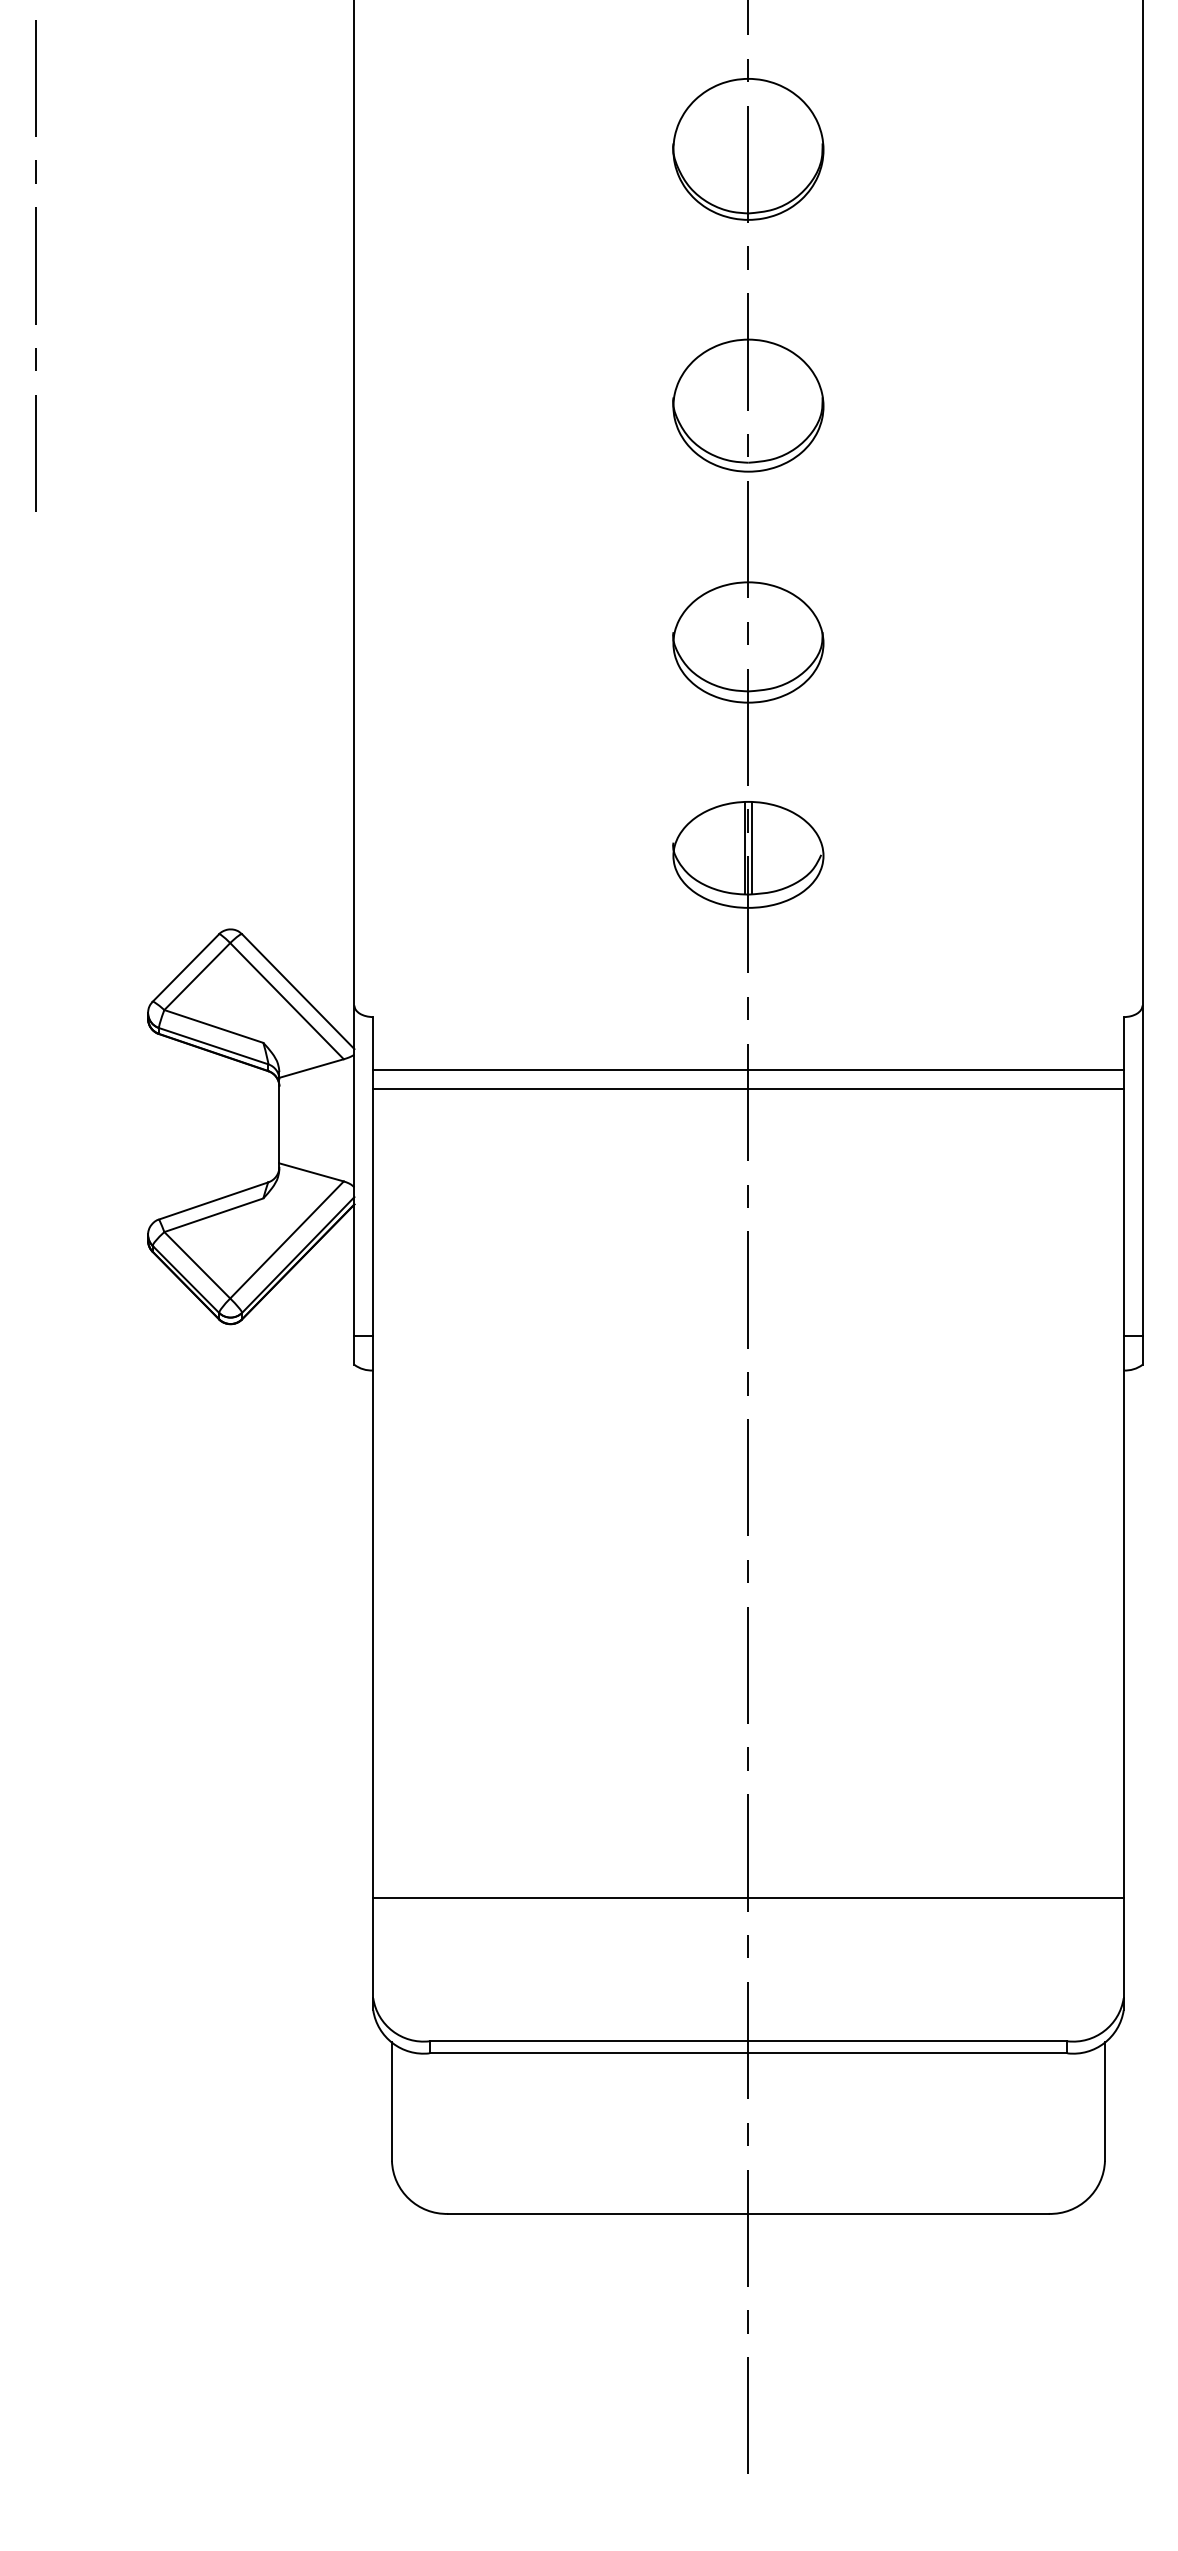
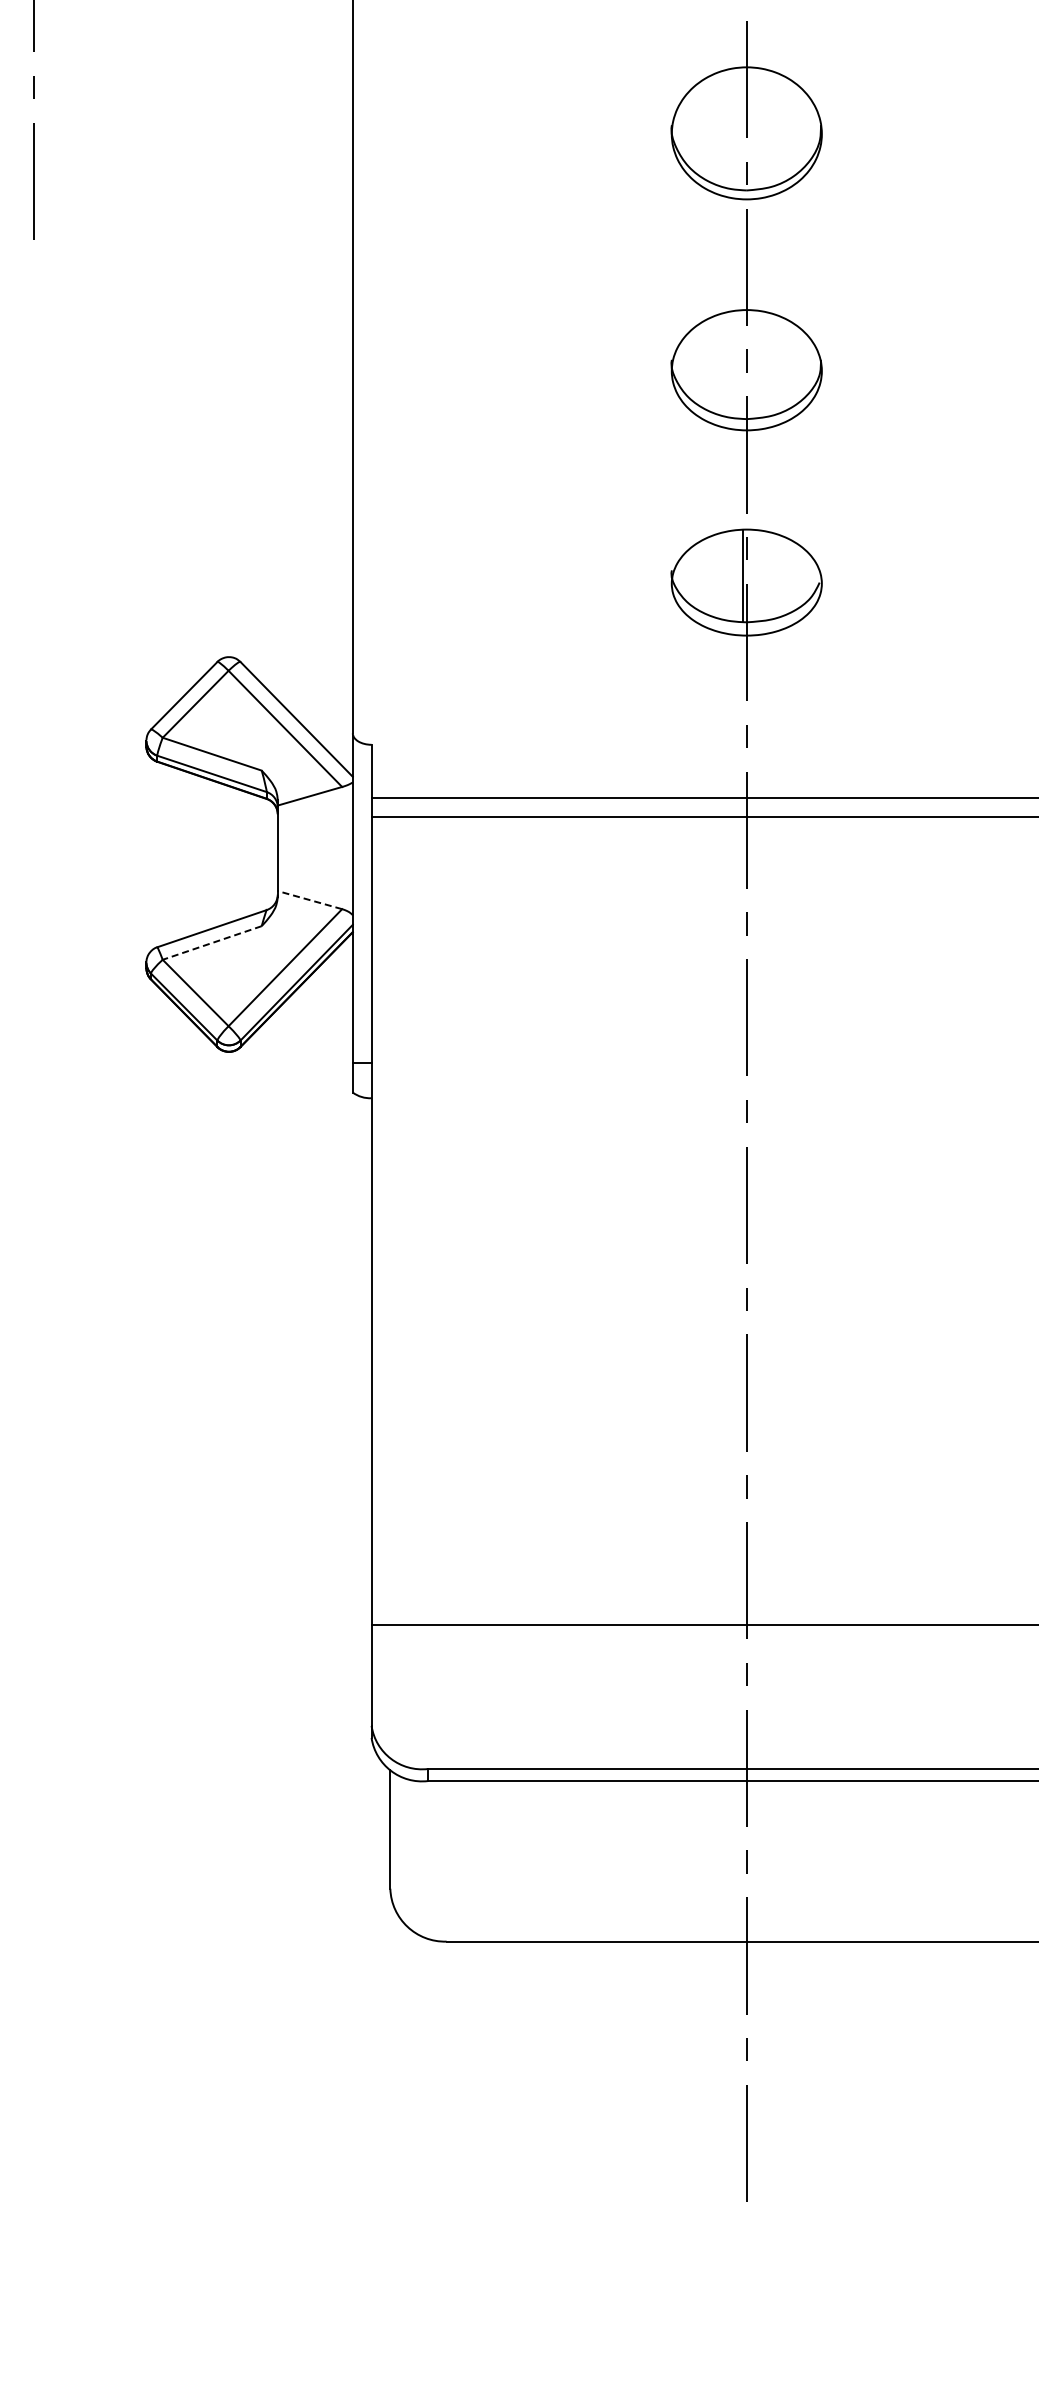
line: (752, 848) -> (750, 576), removed
line: (311, 1172) -> (309, 900), solid -> dashed
line: (213, 1215) -> (211, 943), solid -> dashed

